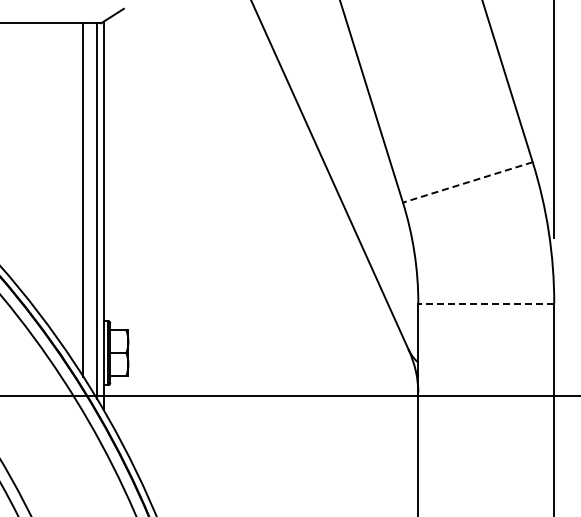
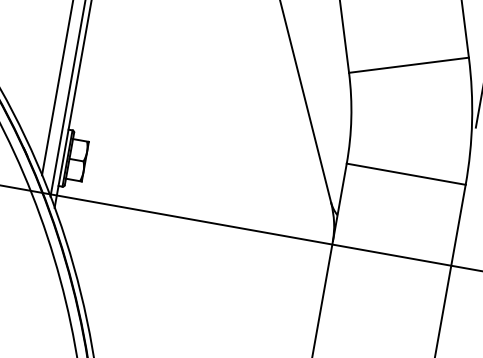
line: (467, 182) -> (408, 65), dashed -> solid
line: (486, 303) -> (406, 174), dashed -> solid

